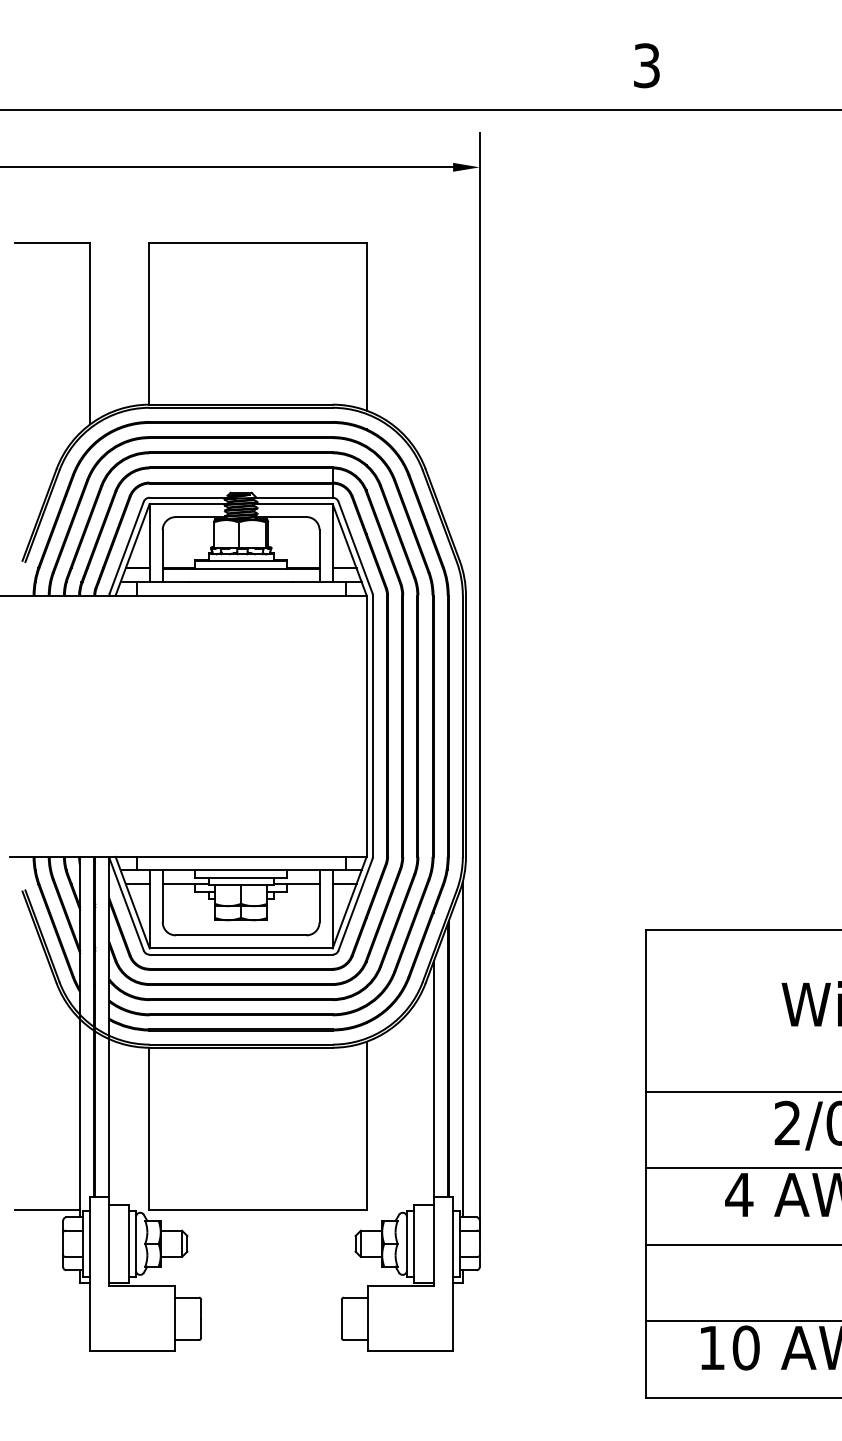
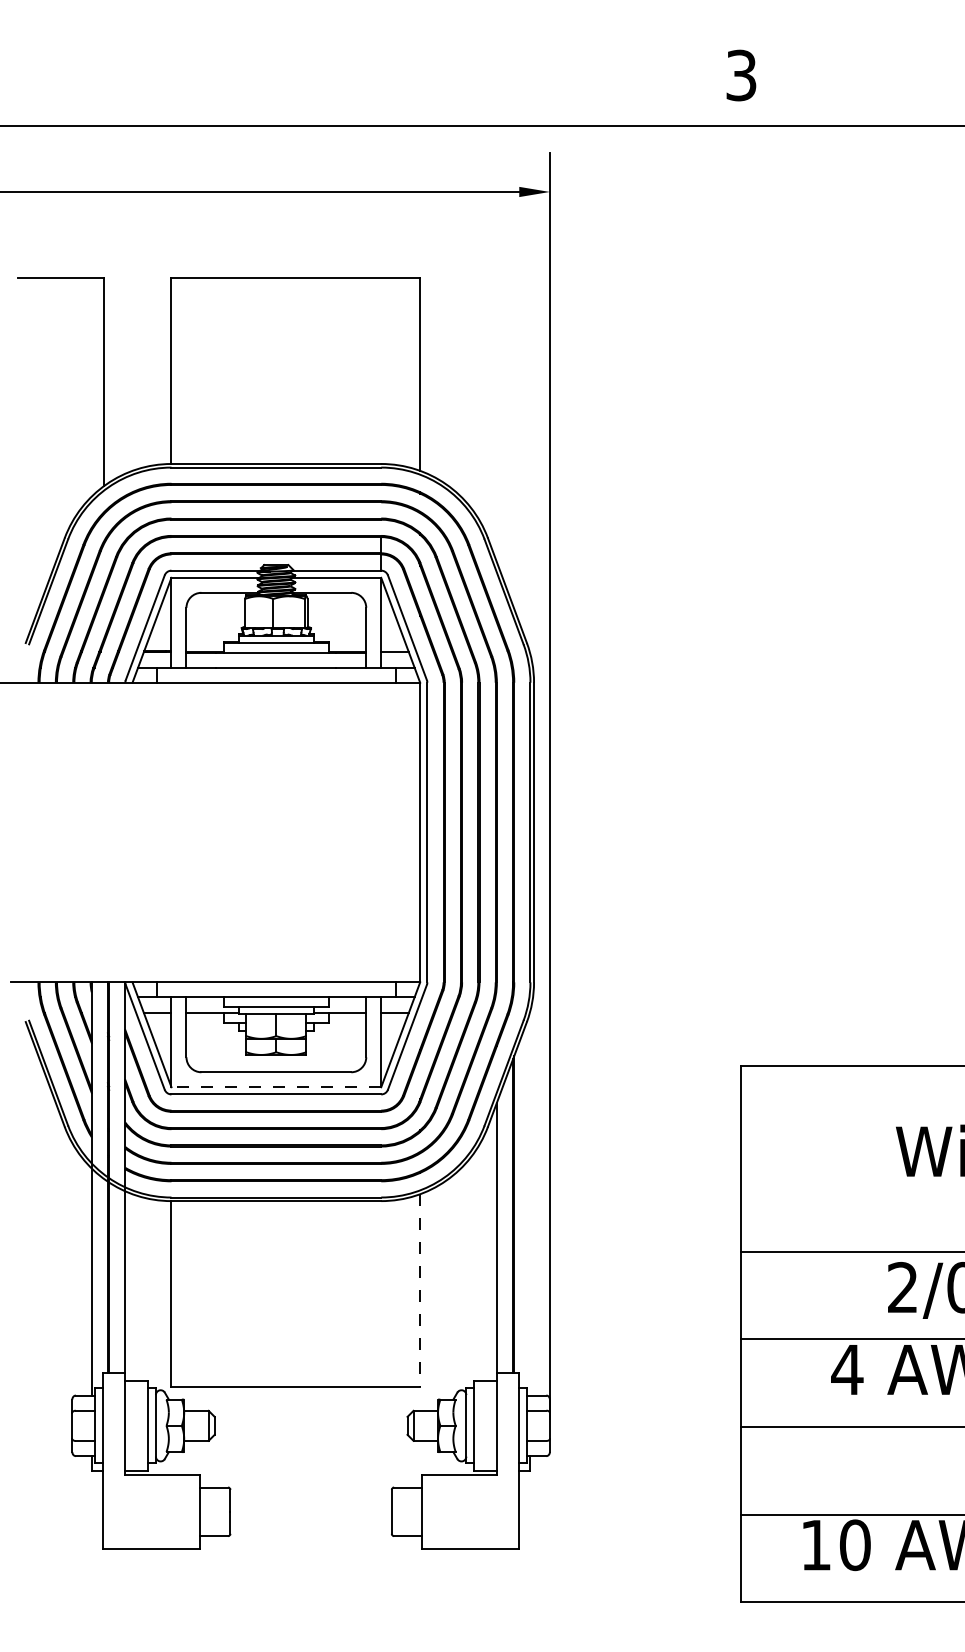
line: (240, 948) -> (275, 1087), solid -> dashed
line: (462, 1049) -> (530, 1203), removed
line: (366, 1126) -> (420, 1291), solid -> dashed
line: (47, 1209) -> (54, 1386), removed

